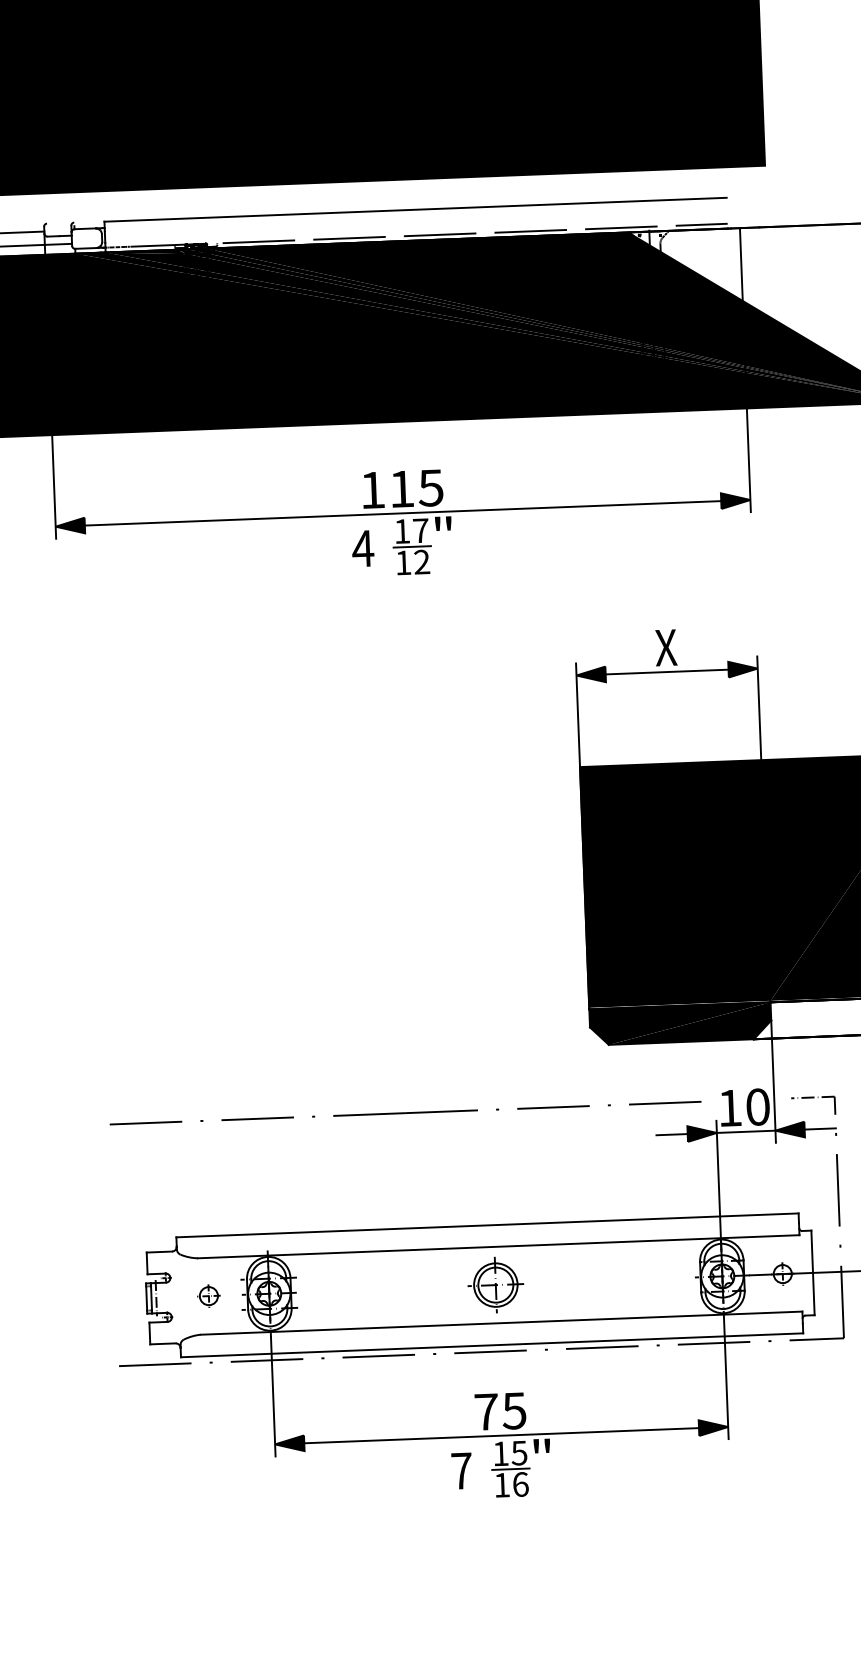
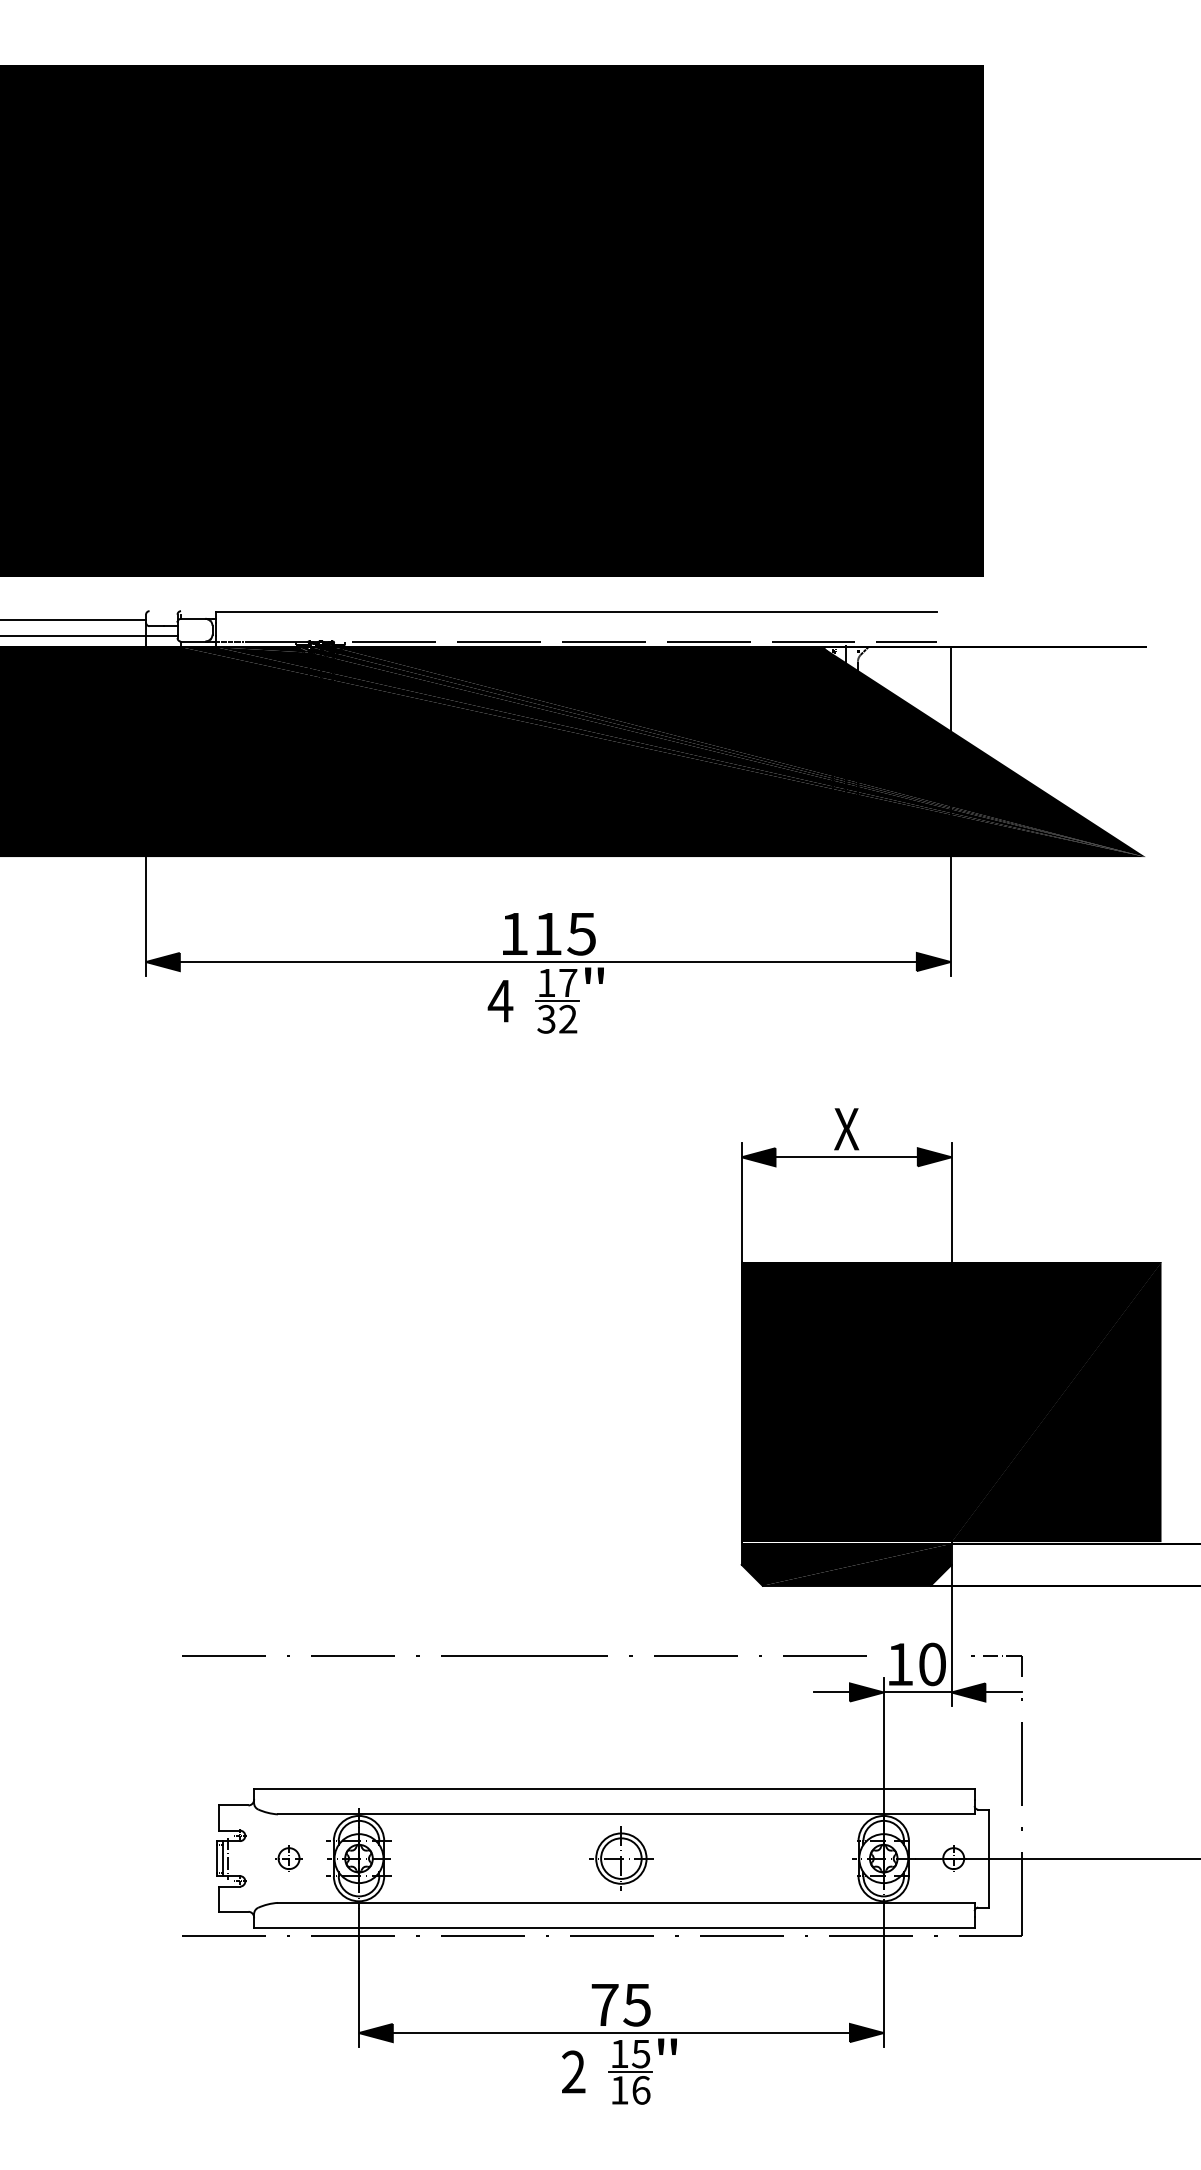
text: (403, 563) -> (546, 1019), 12 -> 32
text: (461, 1470) -> (573, 2071), 7 -> 2

